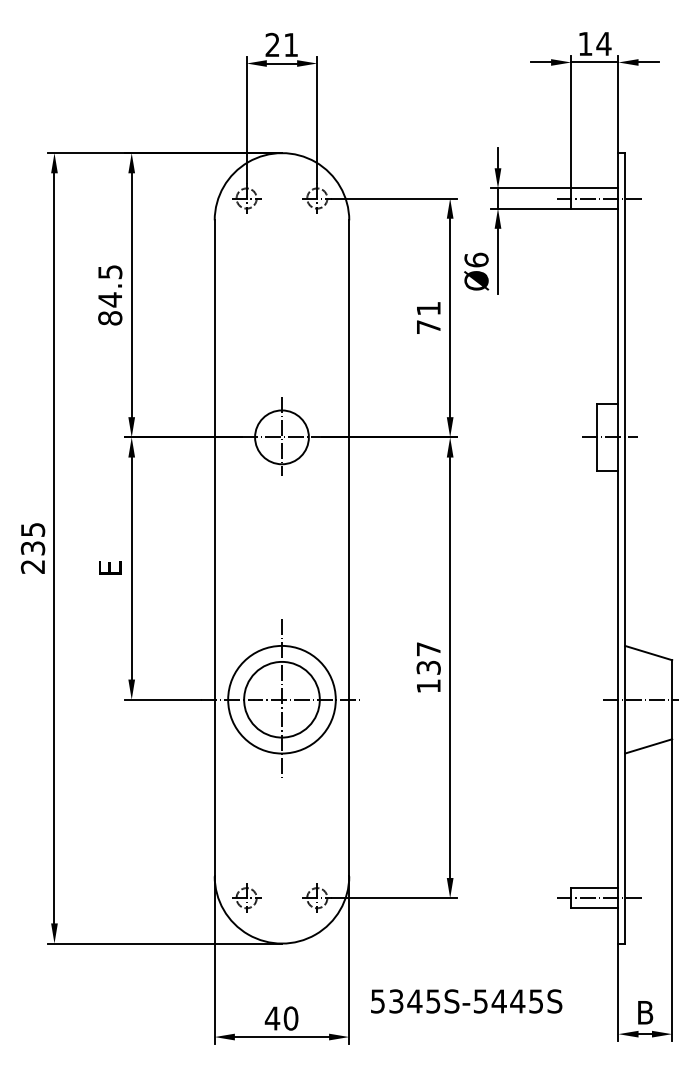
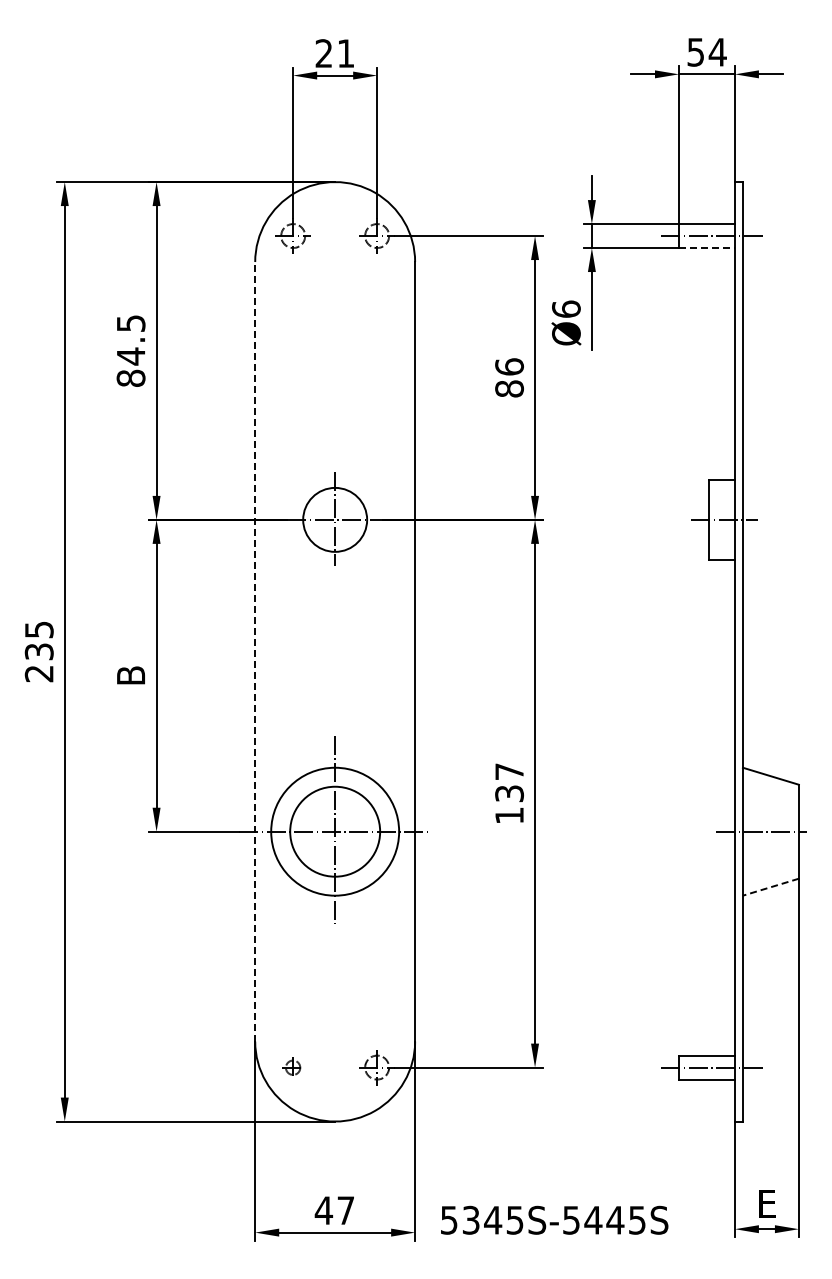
text: (585, 44) -> (695, 52), 14 -> 54
line: (594, 209) -> (706, 248), solid -> dashed
text: (428, 317) -> (509, 377), 71 -> 86
line: (214, 548) -> (255, 651), solid -> dashed
text: (109, 568) -> (130, 675), E -> B
line: (648, 746) -> (770, 887), solid -> dashed
part: (246, 898) -> (292, 1067), size x0.6
text: (466, 1000) -> (554, 1219), moved
text: (645, 1012) -> (767, 1203), B -> E
text: (290, 1018) -> (345, 1210), 40 -> 47

